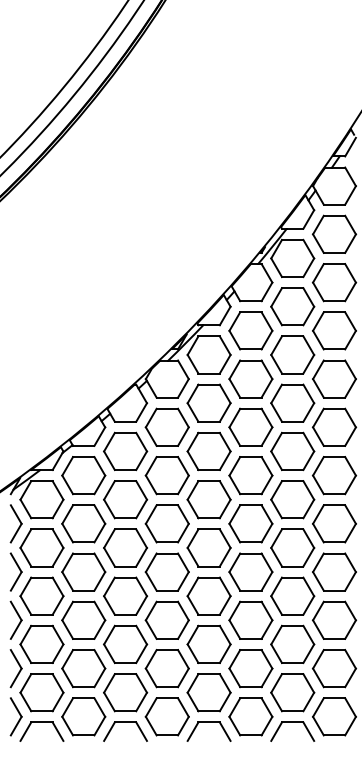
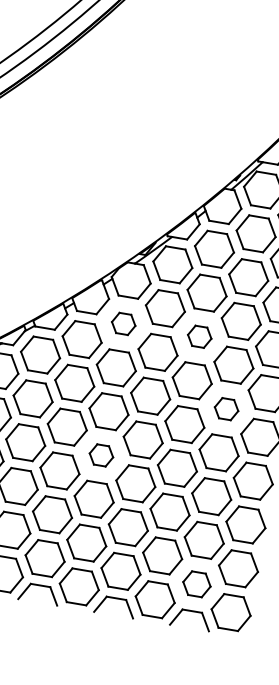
part: (166, 426) -> (123, 323), size x0.6
part: (250, 426) -> (199, 336), size x0.6
part: (292, 499) -> (226, 408), size x0.6
part: (166, 571) -> (100, 454), size x0.6
part: (292, 692) -> (196, 584), size x0.7

